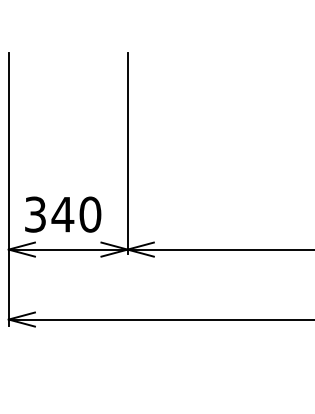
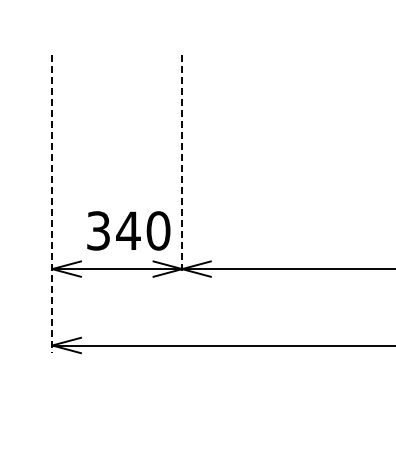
line: (127, 153) -> (182, 164), solid -> dashed
line: (8, 189) -> (52, 203), solid -> dashed
text: (62, 214) -> (128, 230), moved

